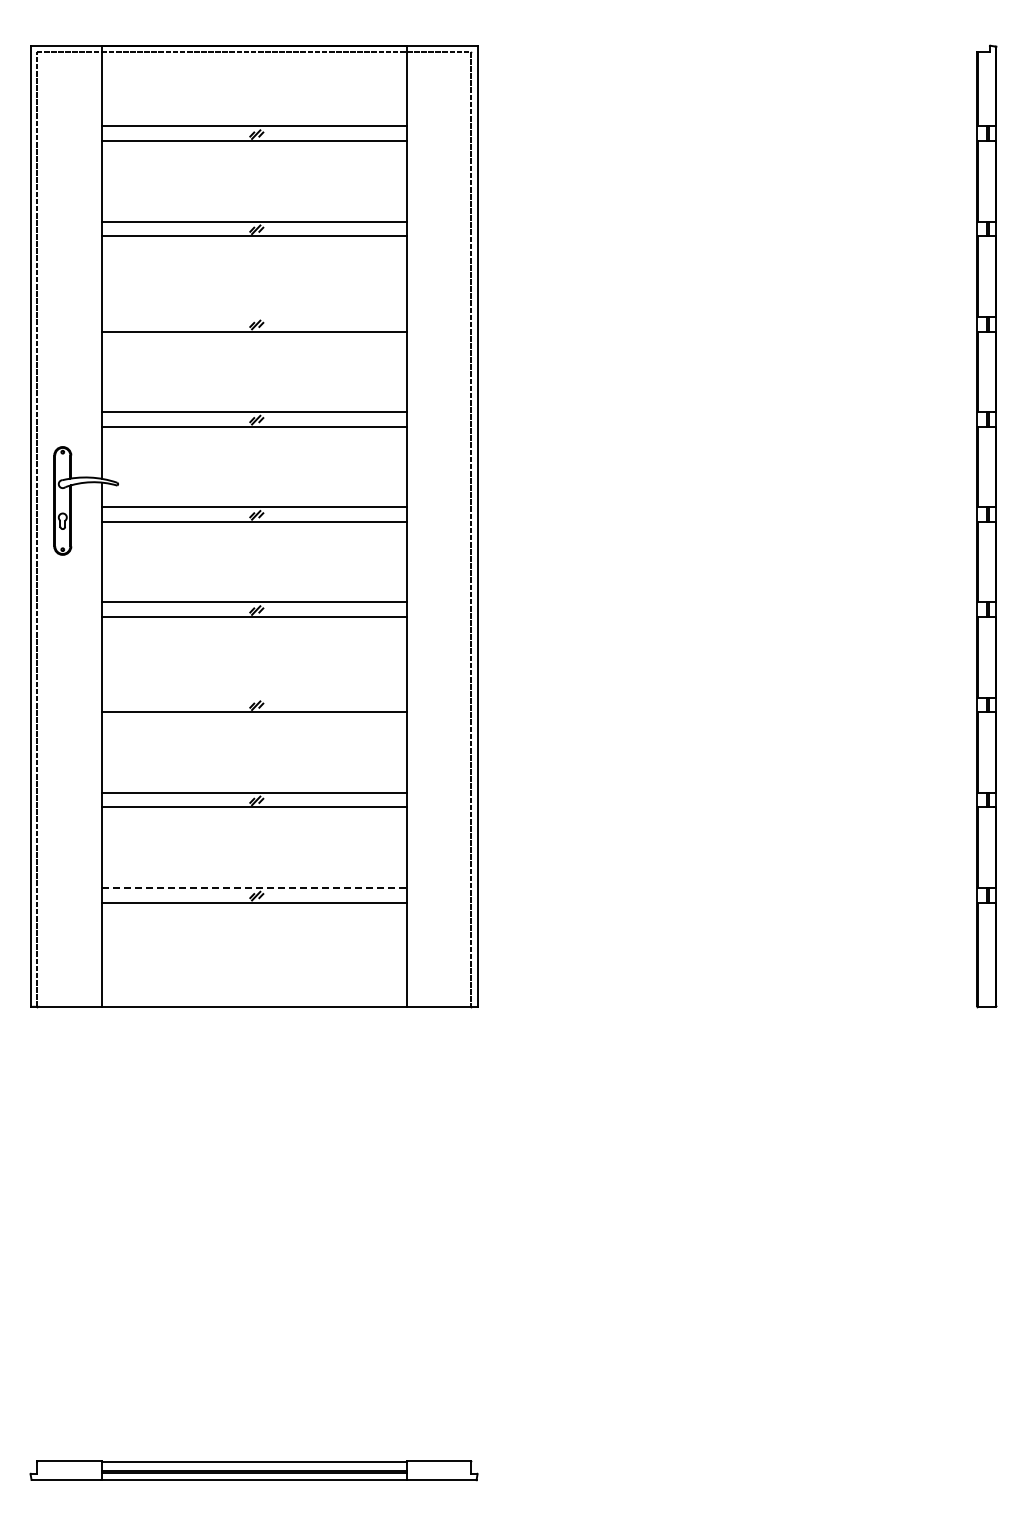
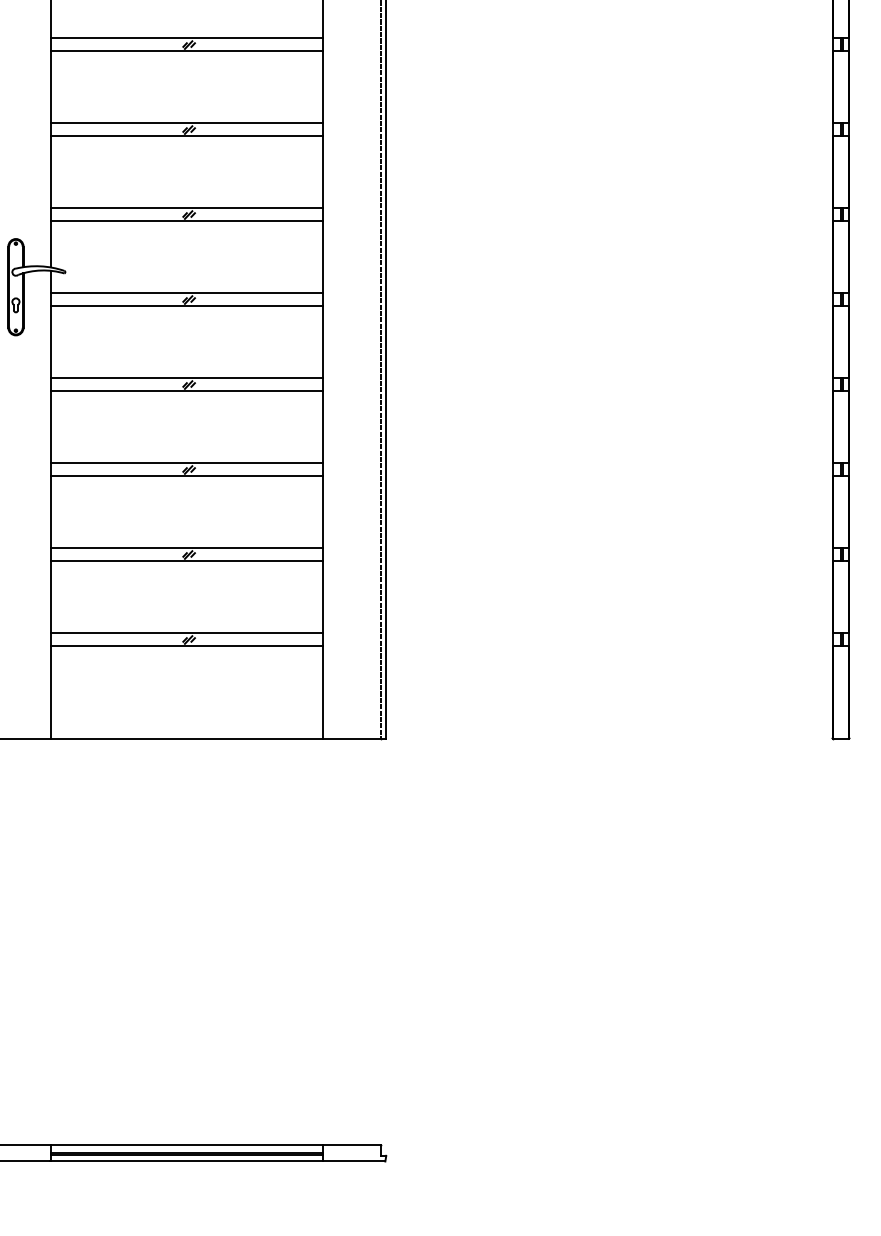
line: (253, 316) -> (186, 122), added
line: (253, 697) -> (186, 462), added
line: (254, 887) -> (187, 632), dashed -> solid

